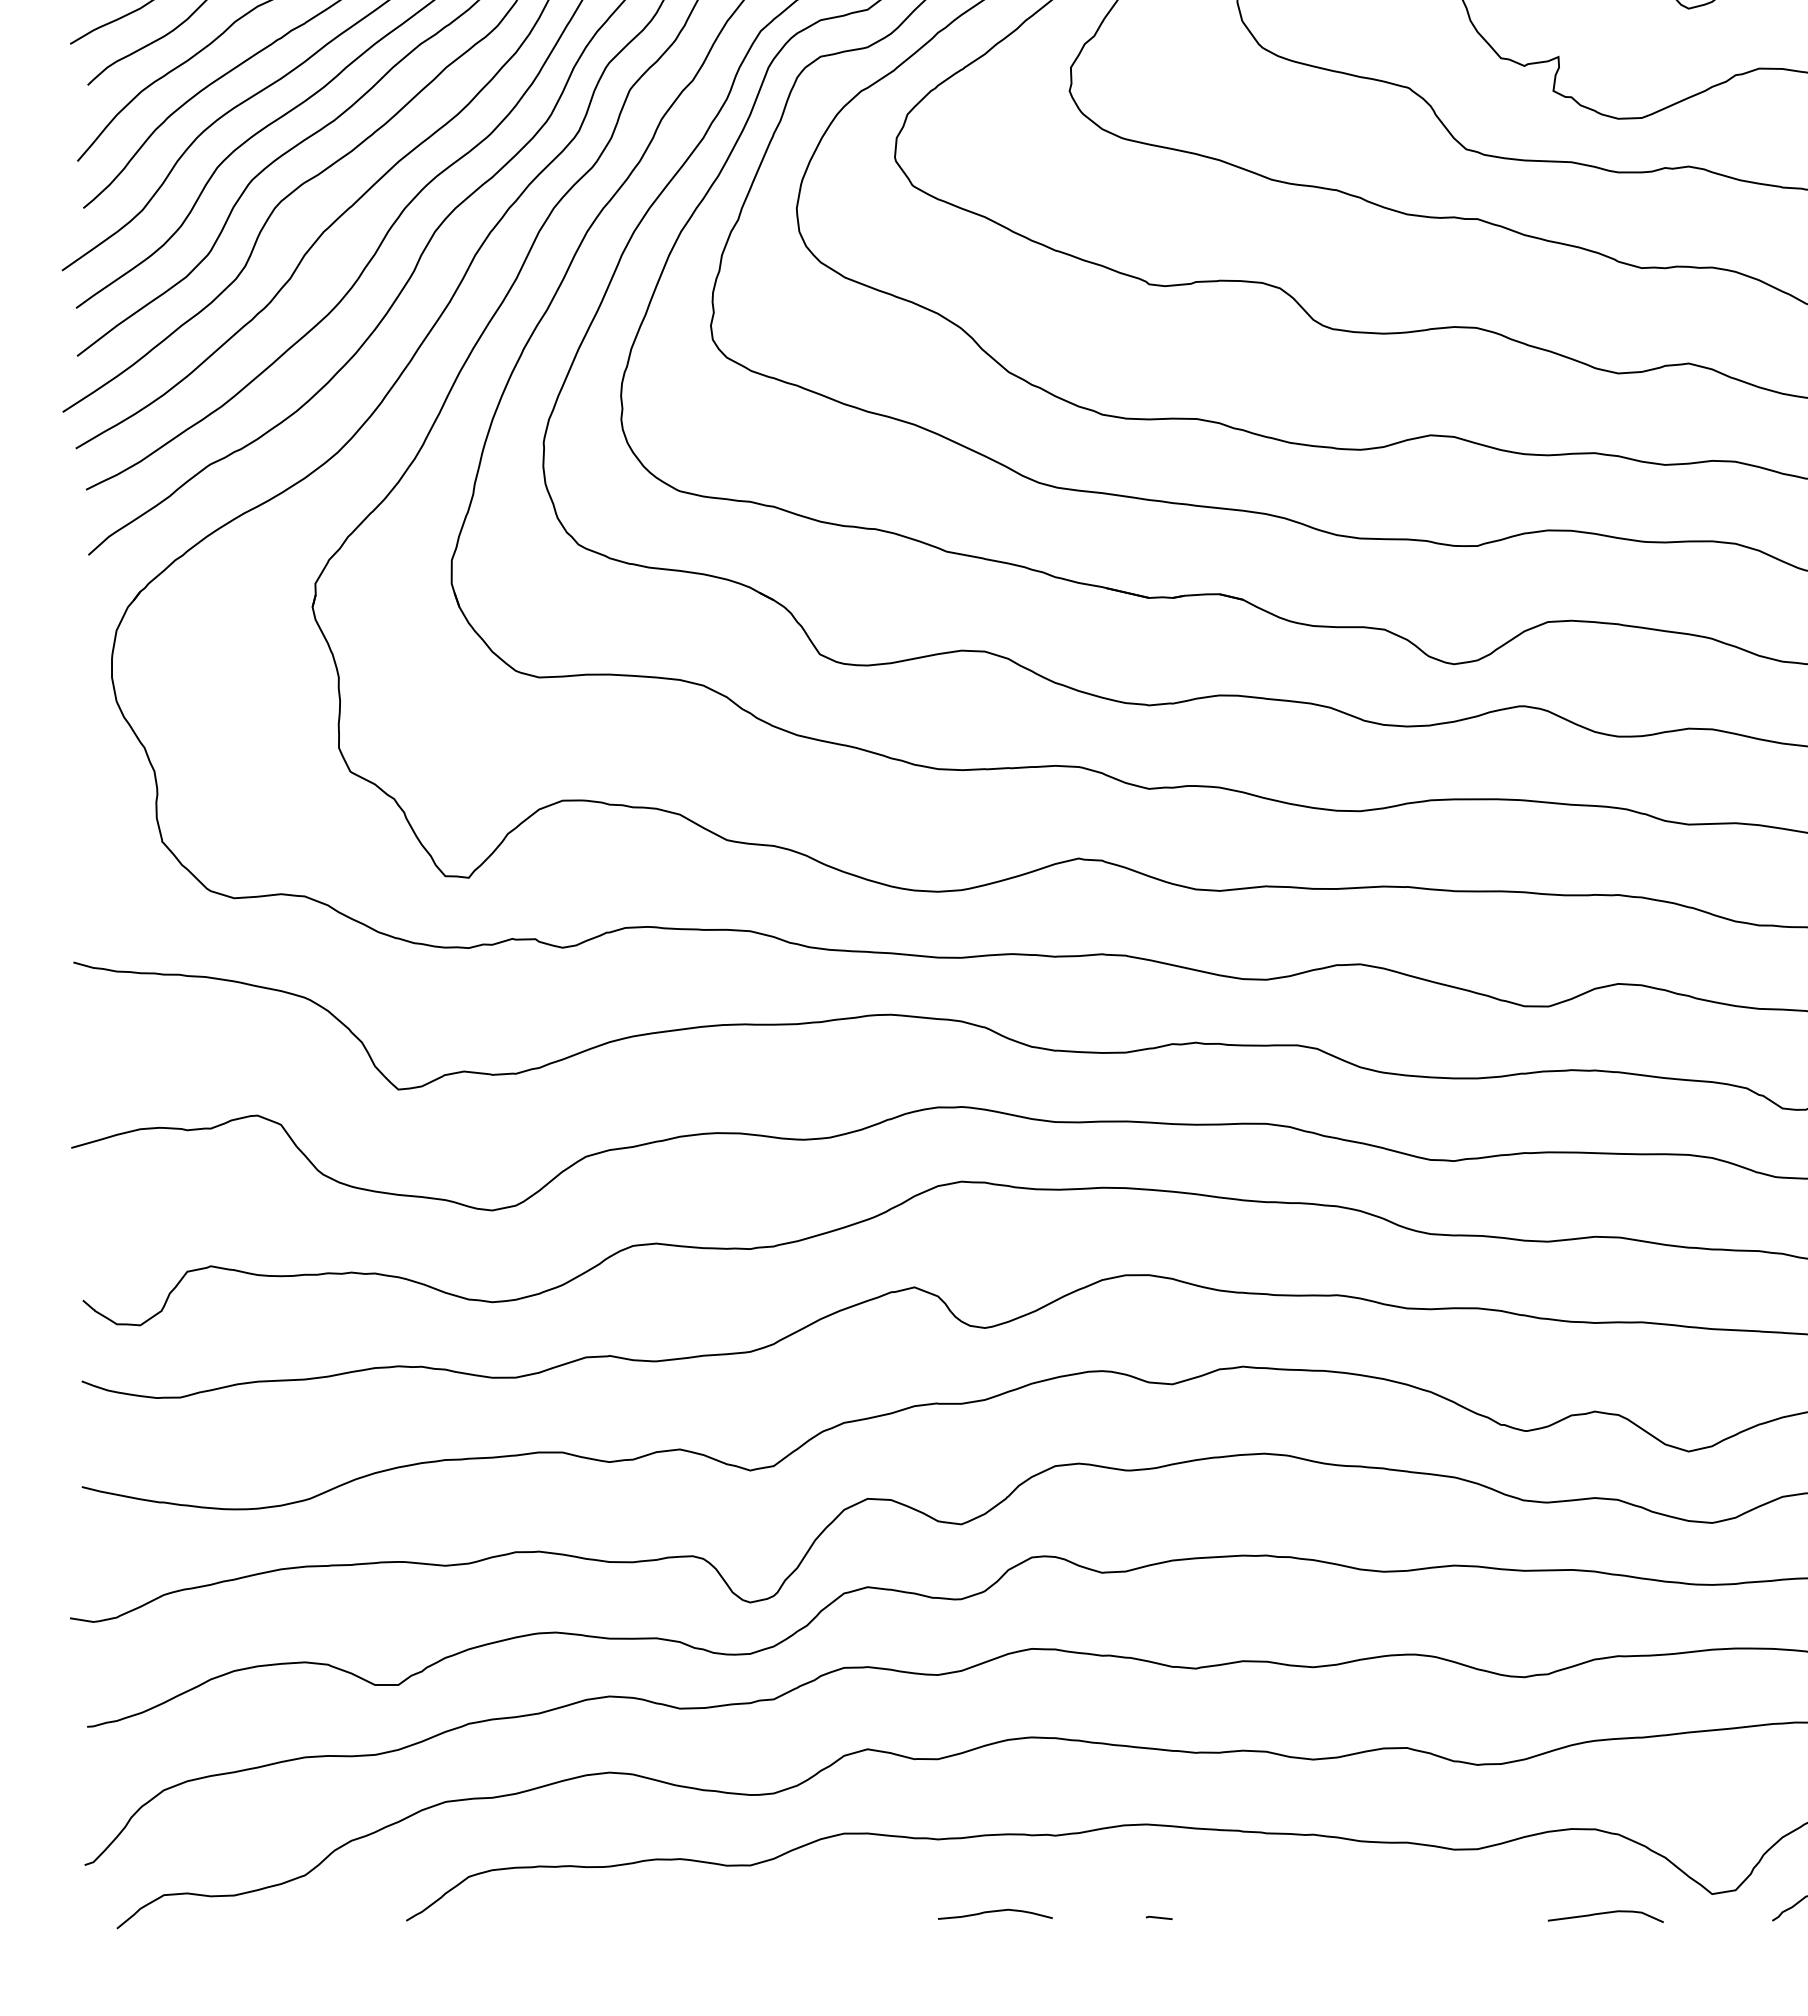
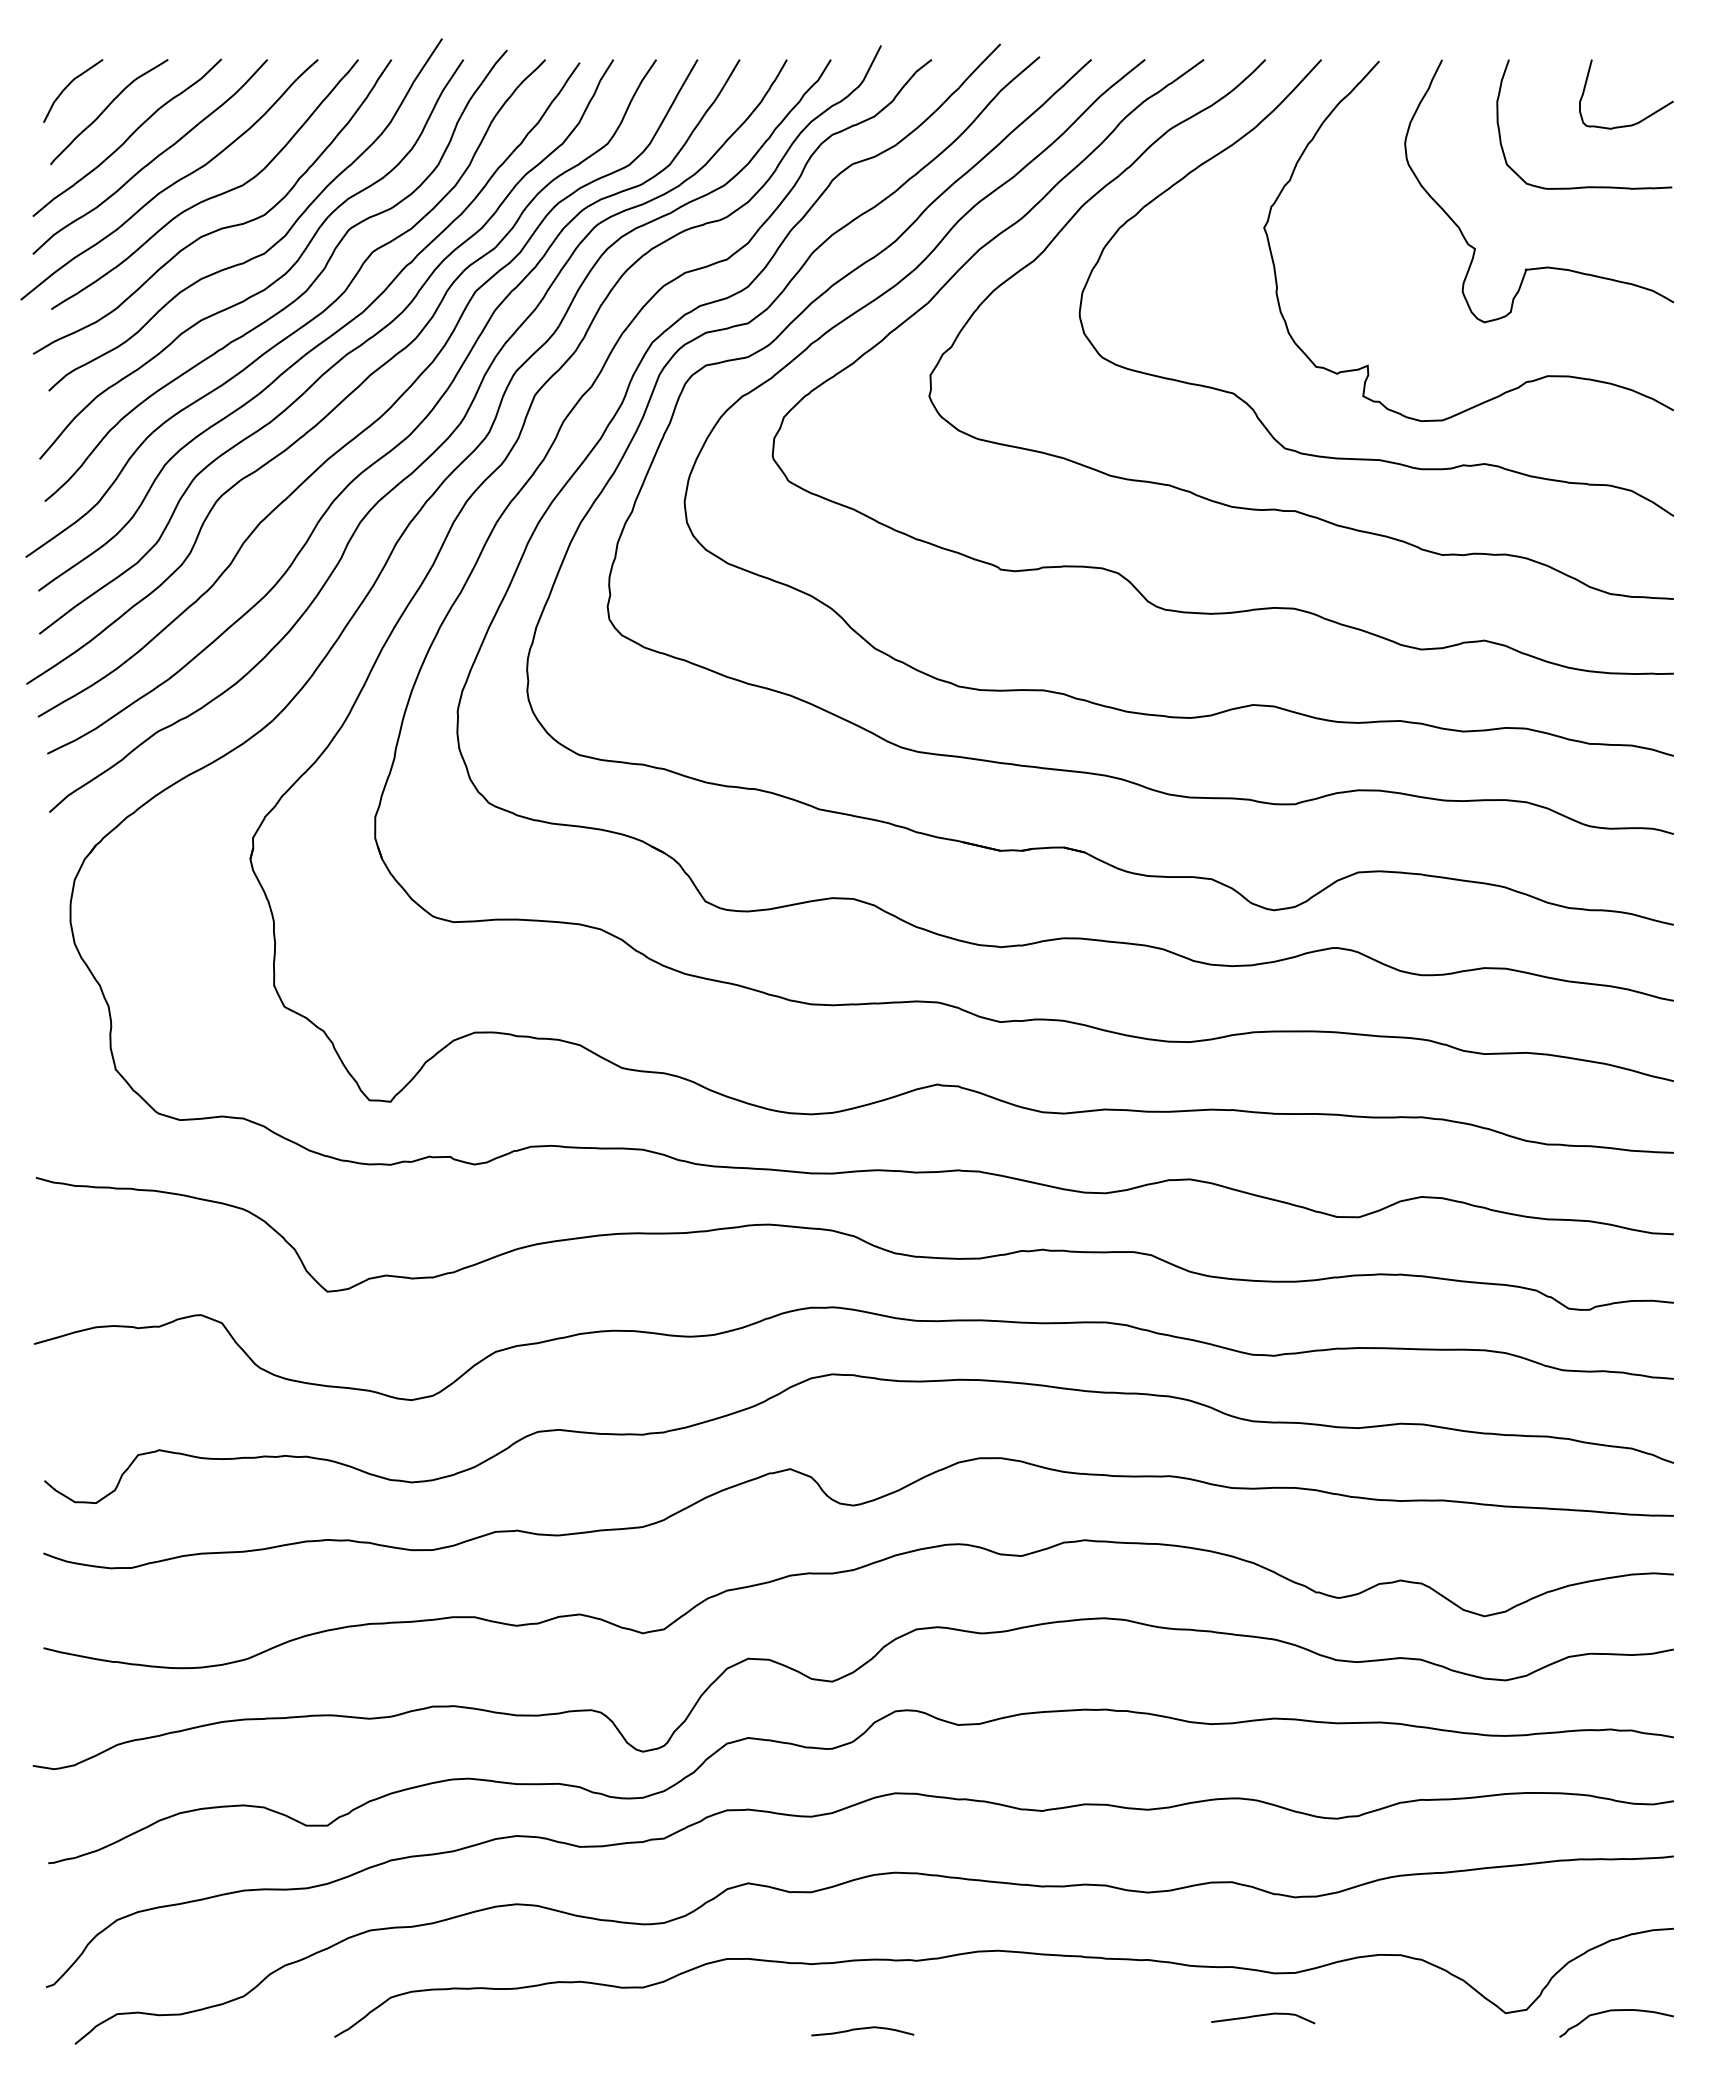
curve: (1603, 1914) -> (1261, 2016), moved
line: (1159, 1917) -> (1009, 2034), removed

